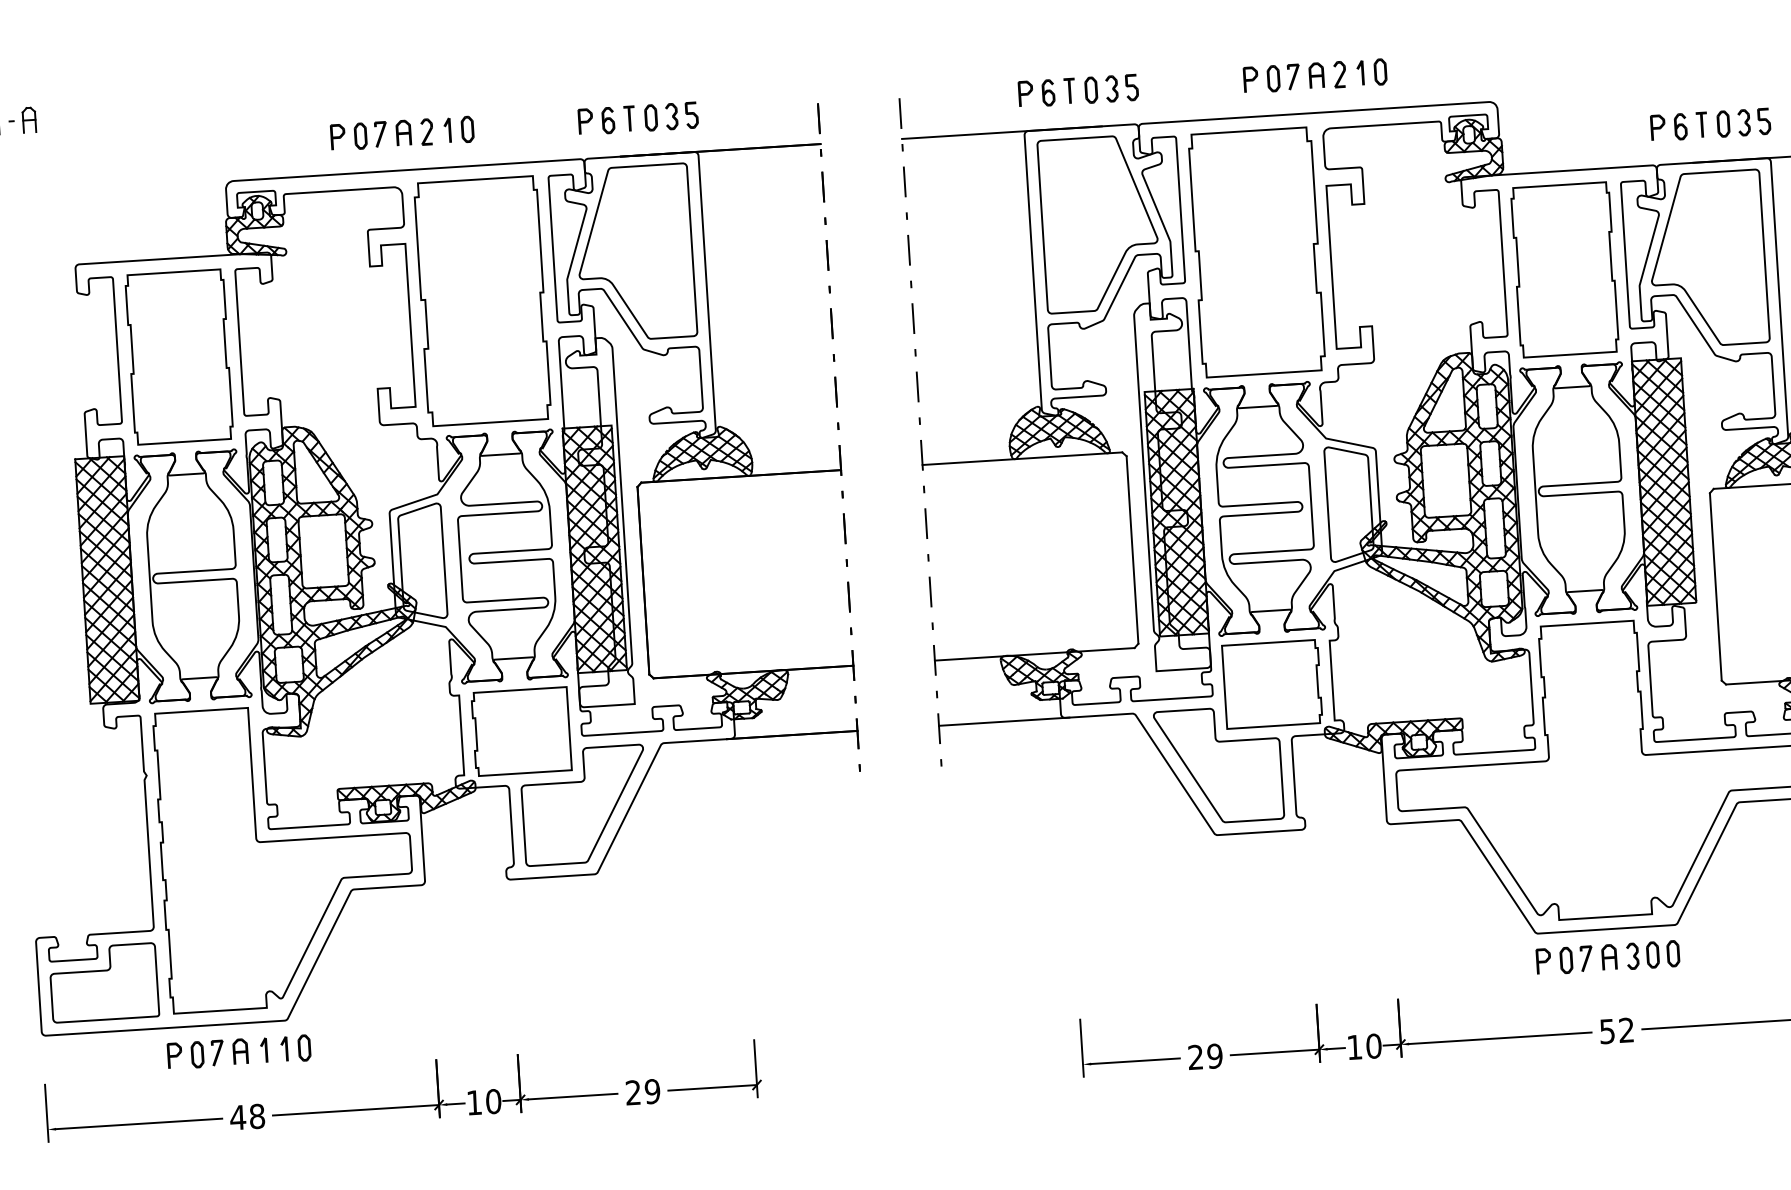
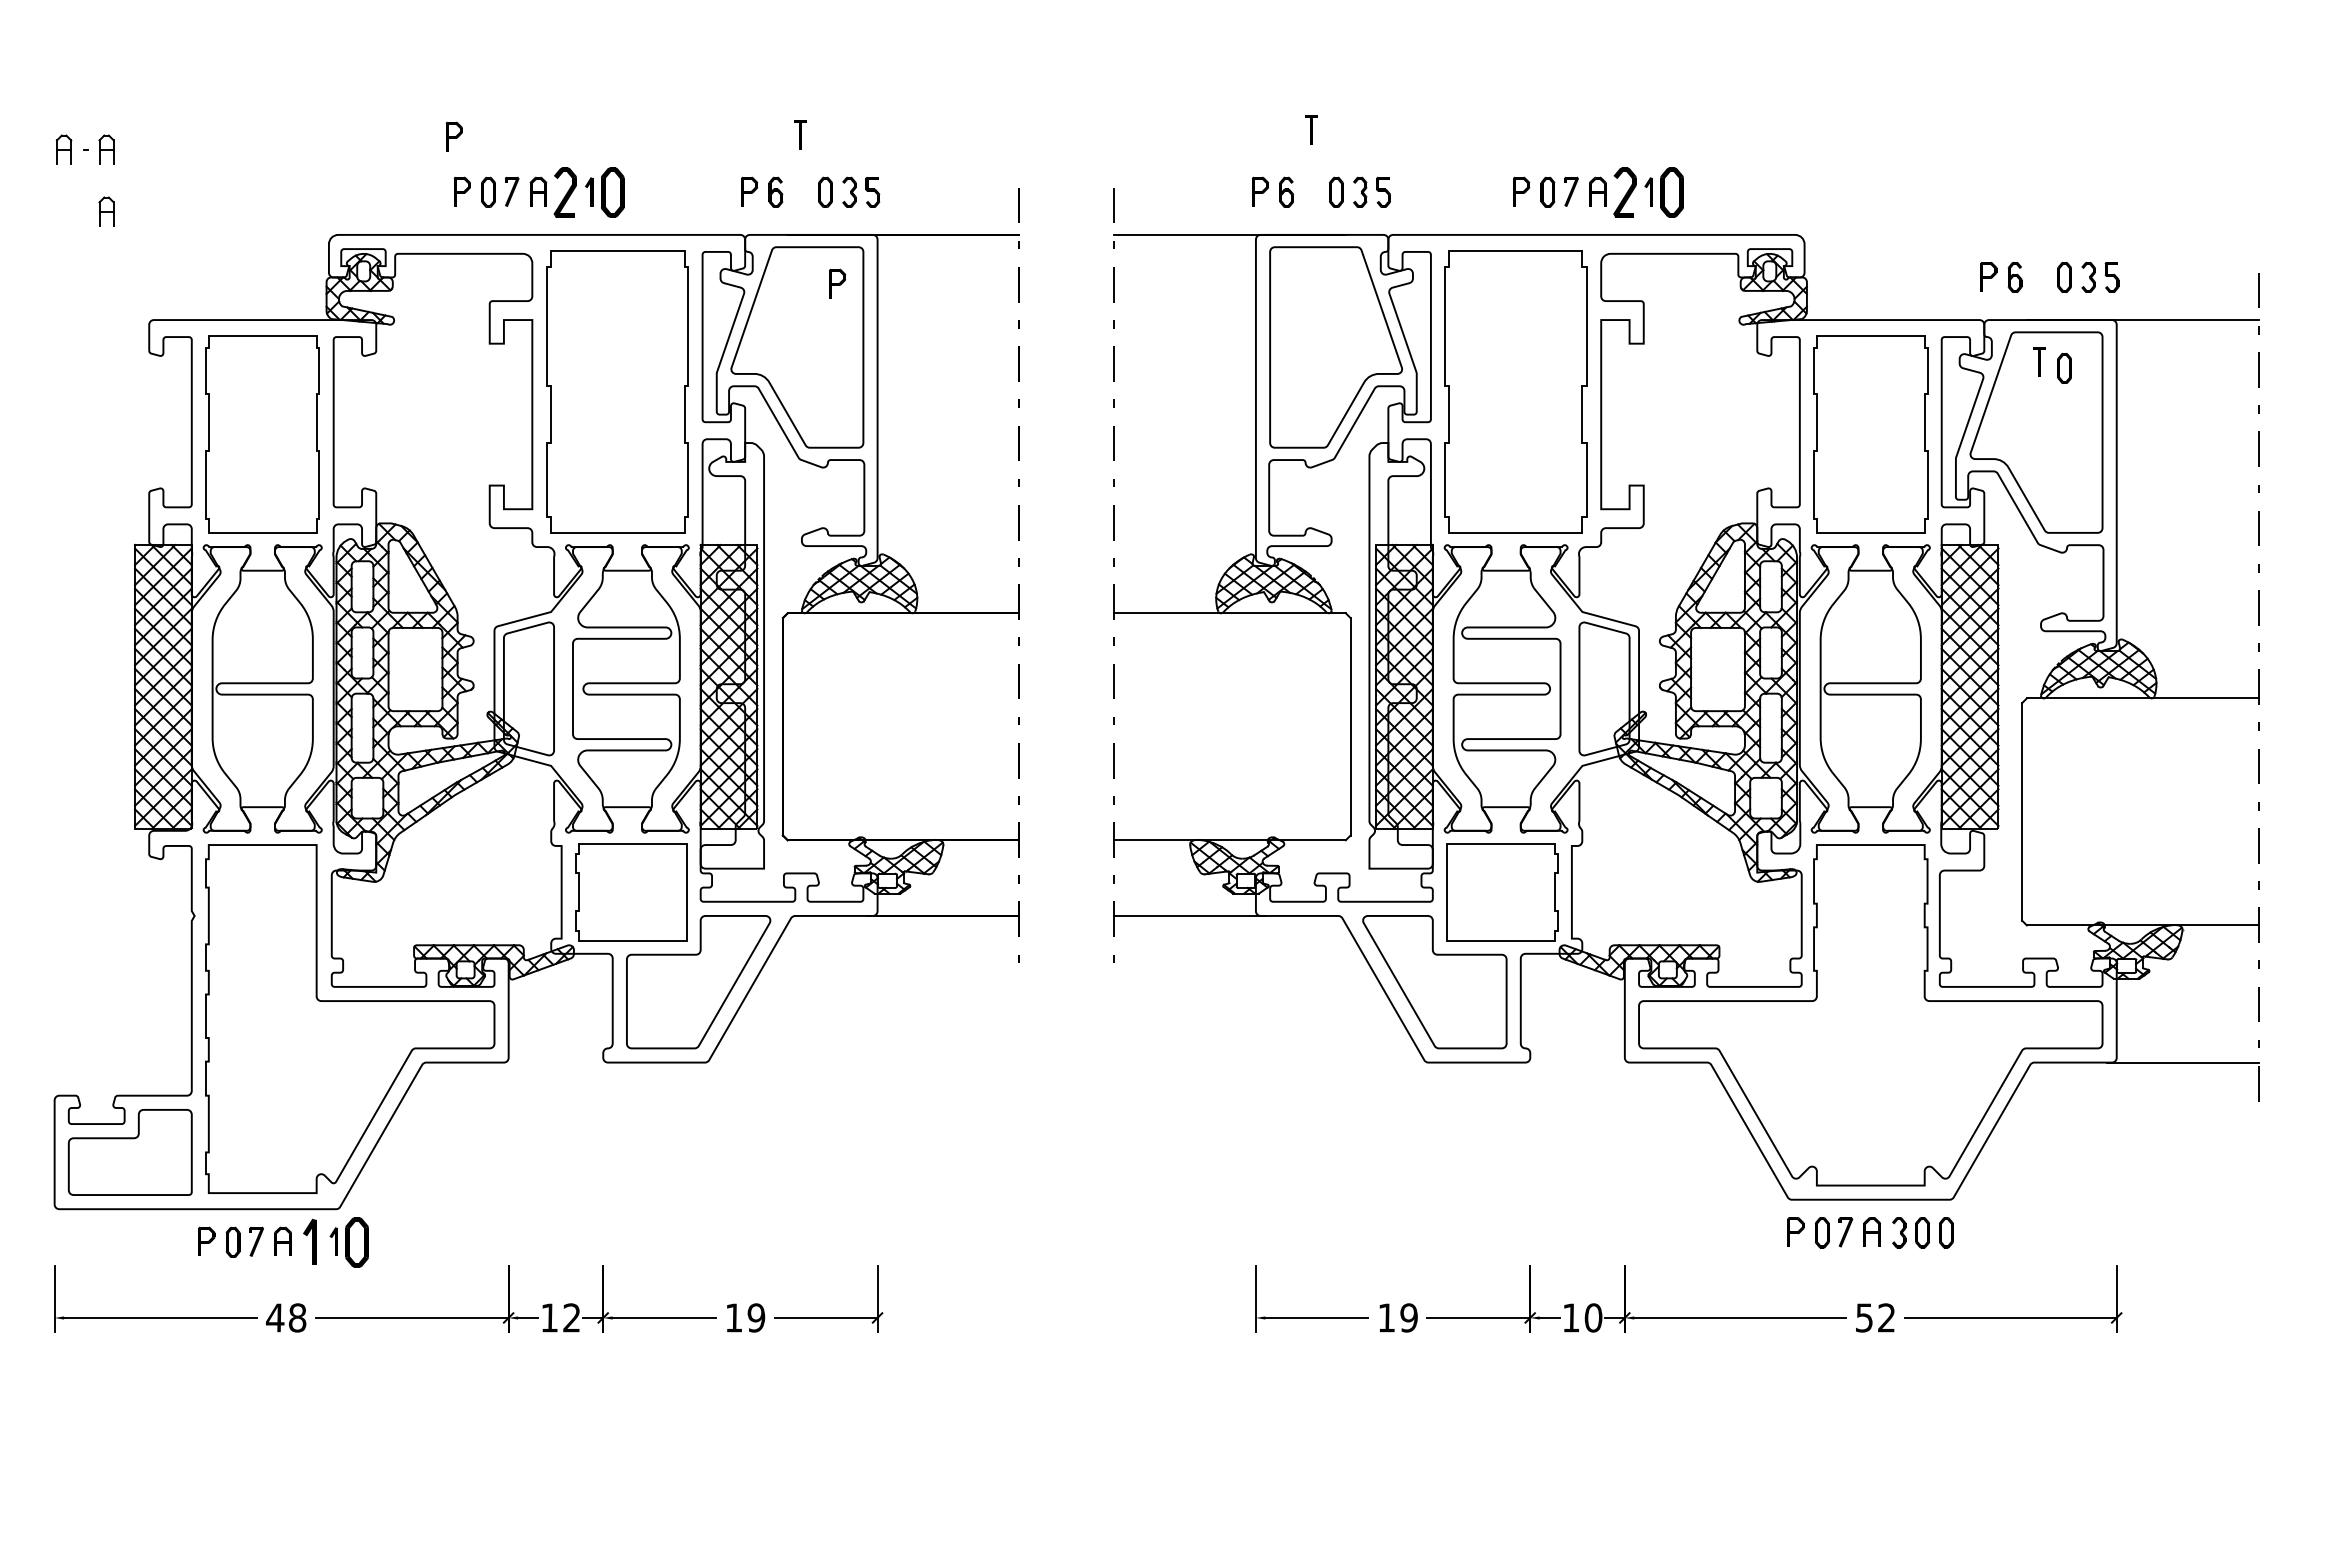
part: (1380, 71) -> (1671, 191), size x1.6
part: (1339, 73) -> (1624, 191), size x1.6
part: (327, 89) -> (453, 136), added
part: (1069, 90) -> (1311, 129), moved
part: (629, 118) -> (800, 134), moved
part: (1701, 124) -> (2039, 361), moved
part: (467, 128) -> (612, 191), size x1.6
part: (427, 131) -> (565, 191), size x1.6
part: (32, 173) -> (106, 211), added
part: (666, 195) -> (837, 283), added
part: (1728, 202) -> (2064, 368), added
part: (304, 1047) -> (357, 1241), size x1.6
part: (264, 1049) -> (310, 1241), size x1.6
text: (1195, 1057) -> (1386, 1317), 29 -> 19
text: (632, 1092) -> (733, 1317), 29 -> 19
text: (493, 1101) -> (571, 1317), 10 -> 12

